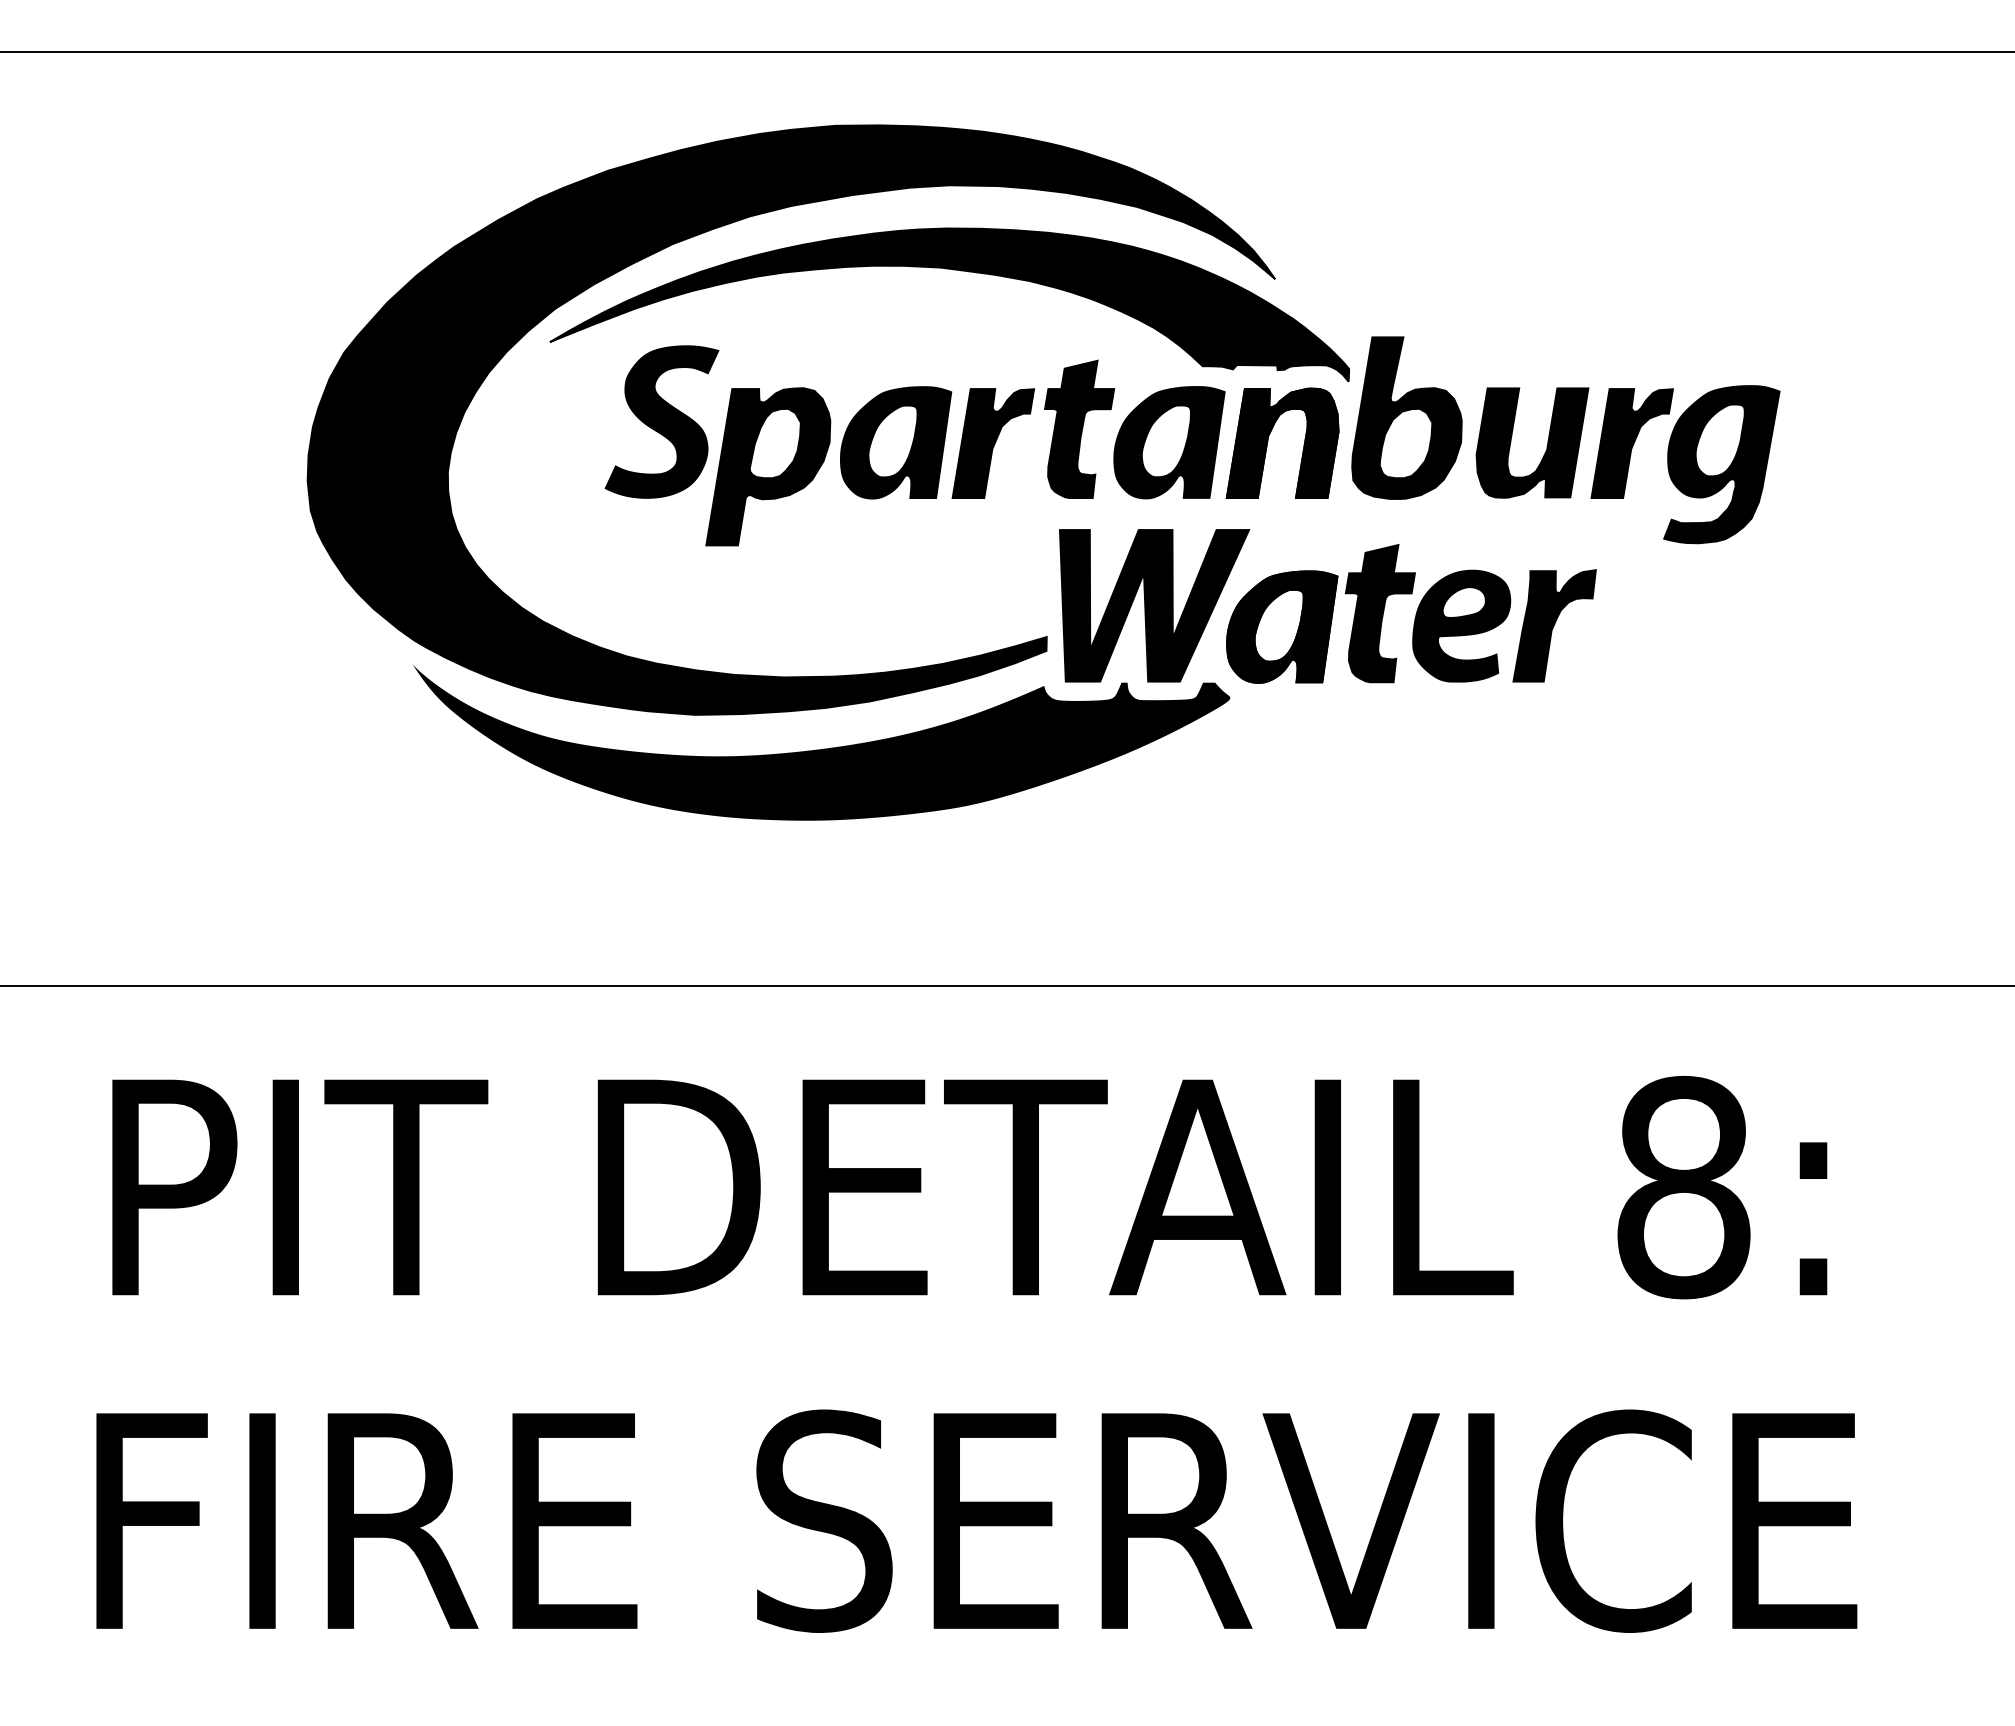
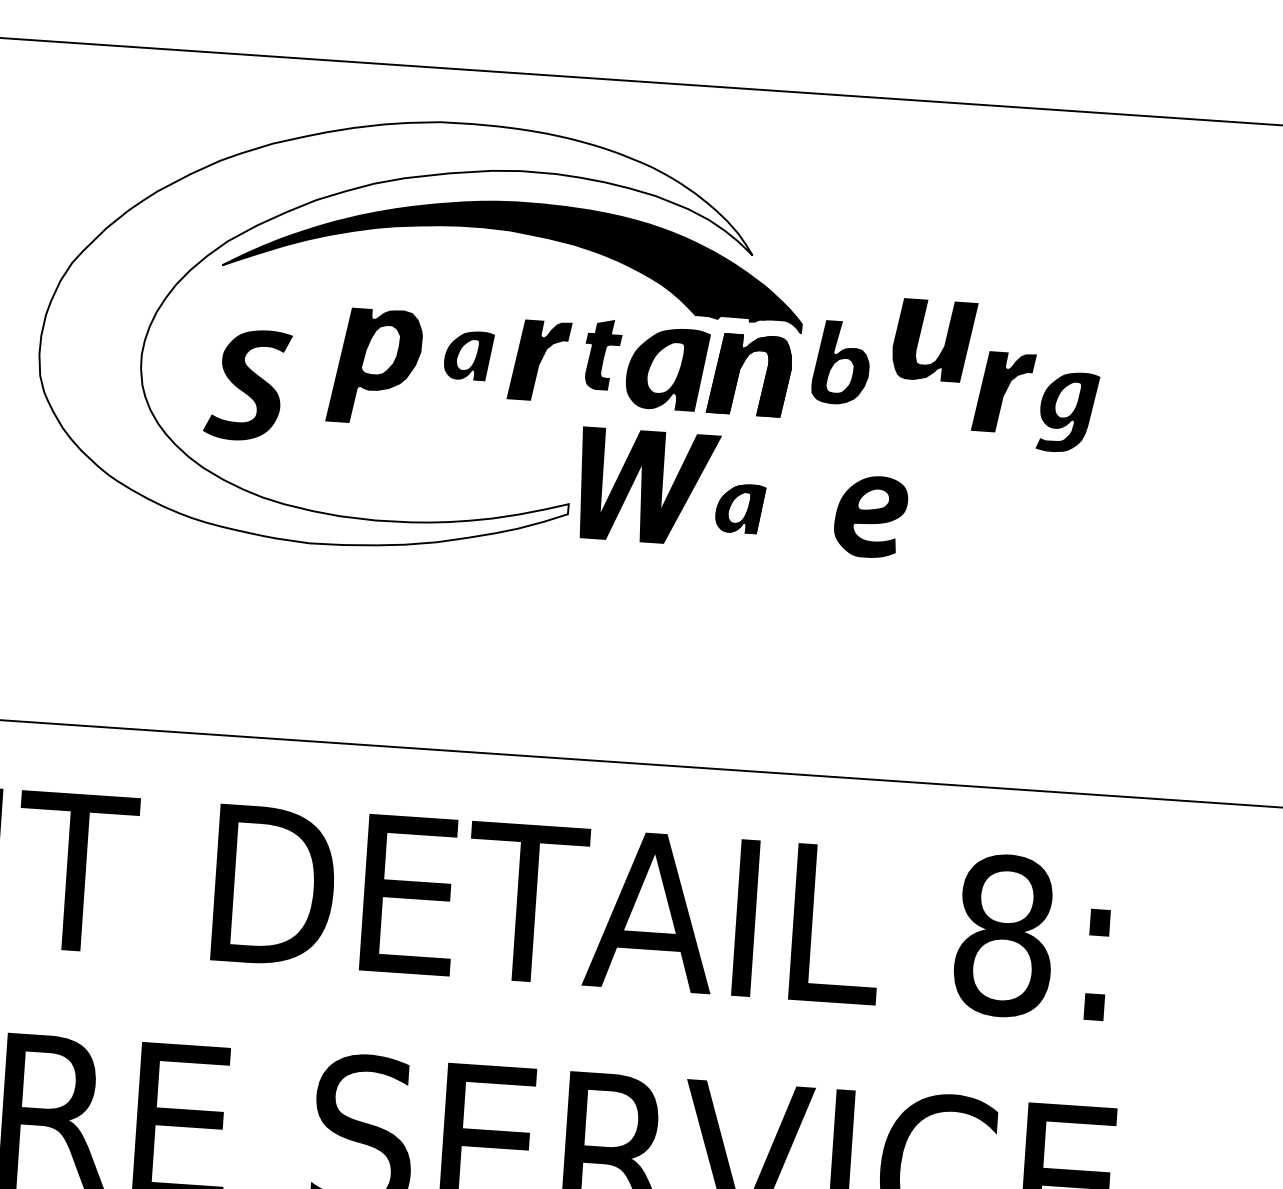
part: (1406, 417) -> (841, 362), size x0.7
fill: (791, 419) -> (394, 333), removed
part: (661, 421) -> (247, 384), moved
part: (1079, 428) -> (602, 354), size x0.7
part: (896, 442) -> (469, 355), size x0.6
part: (1546, 446) -> (944, 343), moved
part: (1721, 464) -> (1067, 412), size x0.7
fill: (1380, 613) -> (812, 503), removed
fill: (1554, 625) -> (938, 520), removed
part: (1282, 626) -> (740, 508), size x0.6
fill: (821, 742) -> (399, 569), removed

